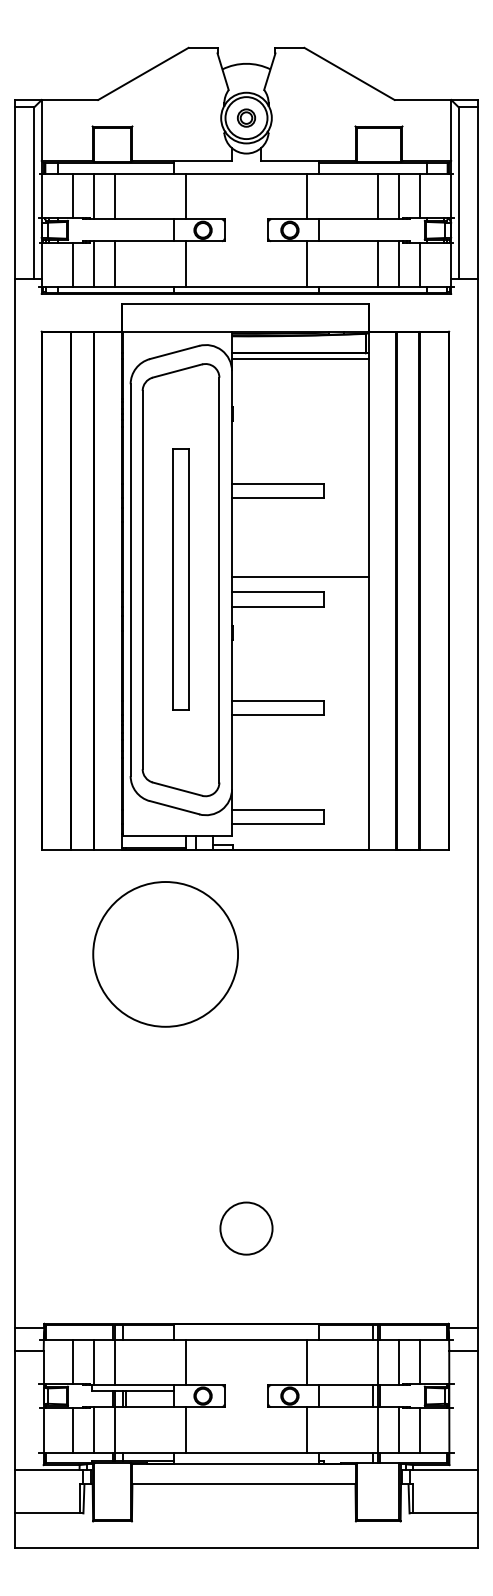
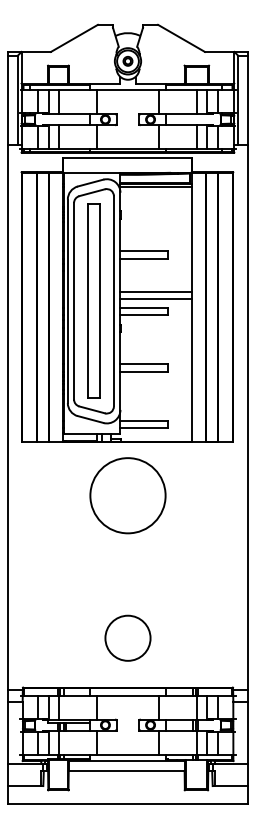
line: (299, 561) -> (155, 291), added
part: (180, 578) -> (93, 300), size x1.43
circle: (164, 953) -> (127, 495), moved
circle: (245, 1227) -> (127, 637), size x1.67

